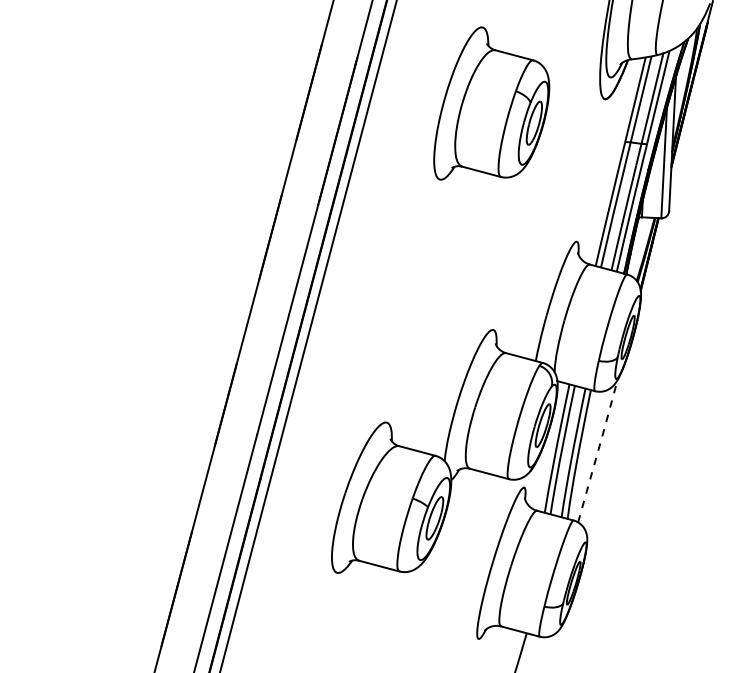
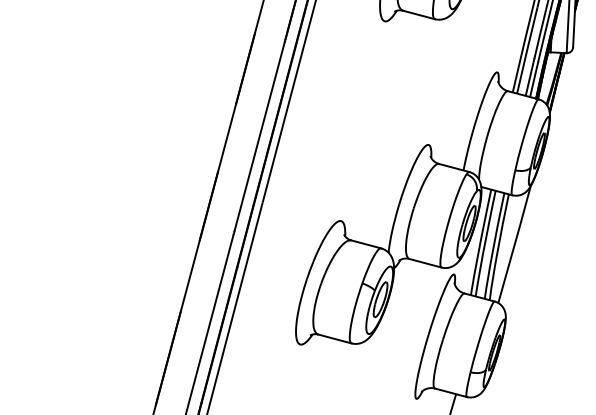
line: (598, 450) -> (515, 243), dashed -> solid

